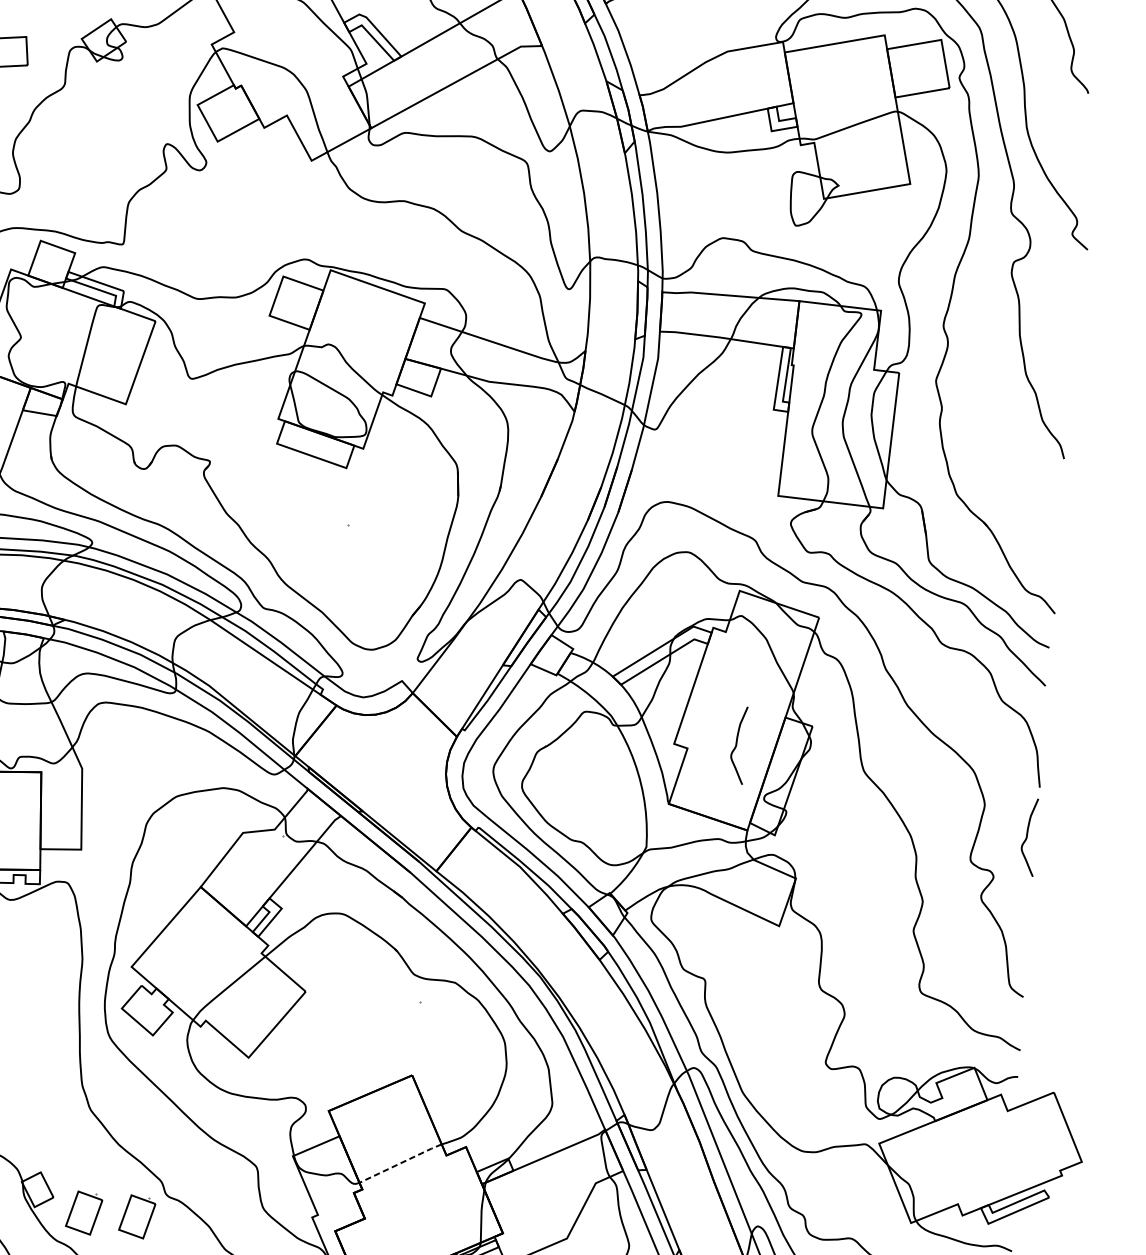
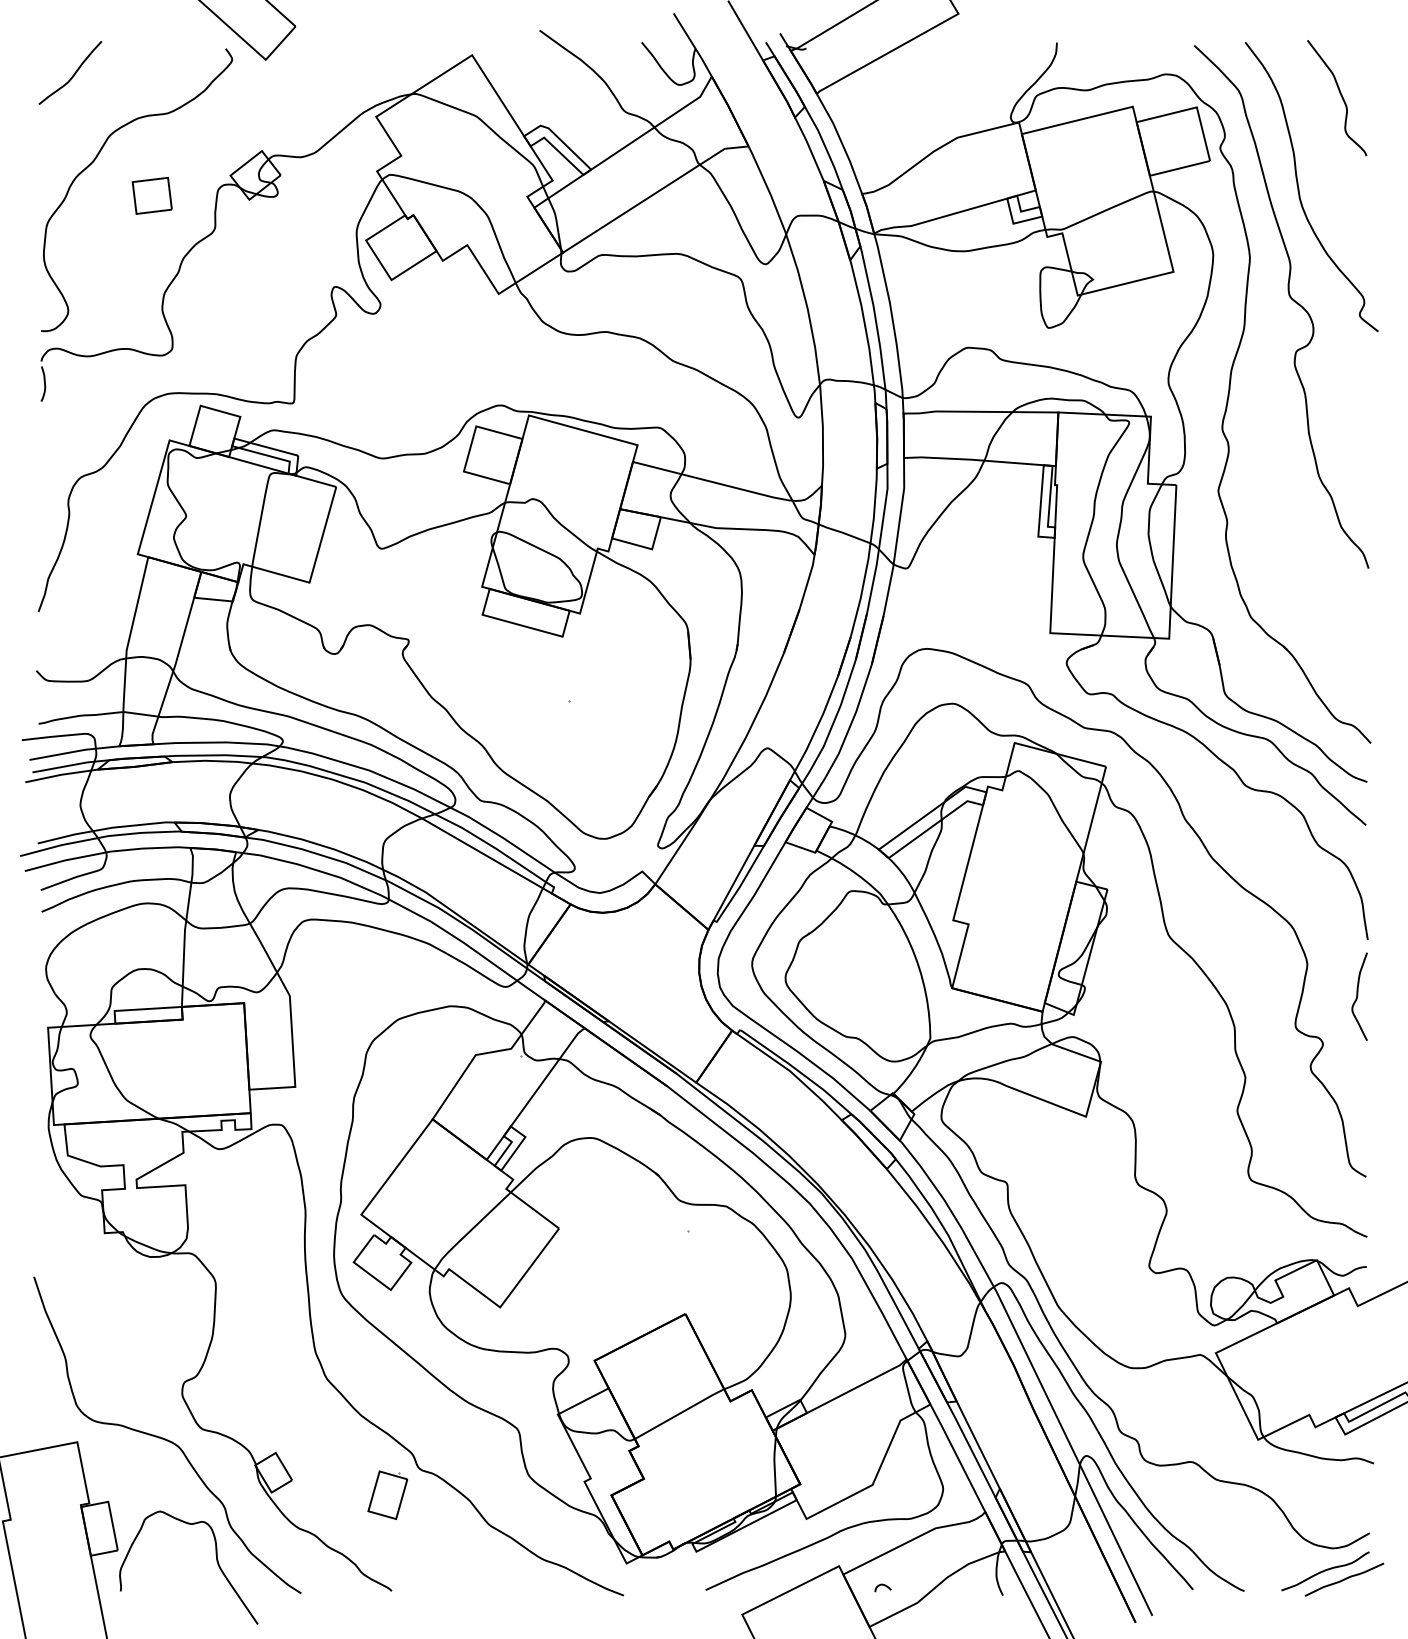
curve: (737, 745) -> (1024, 916), removed
line: (401, 1163) -> (680, 1413), dashed -> solid
part: (83, 1213) -> (327, 1495), removed

